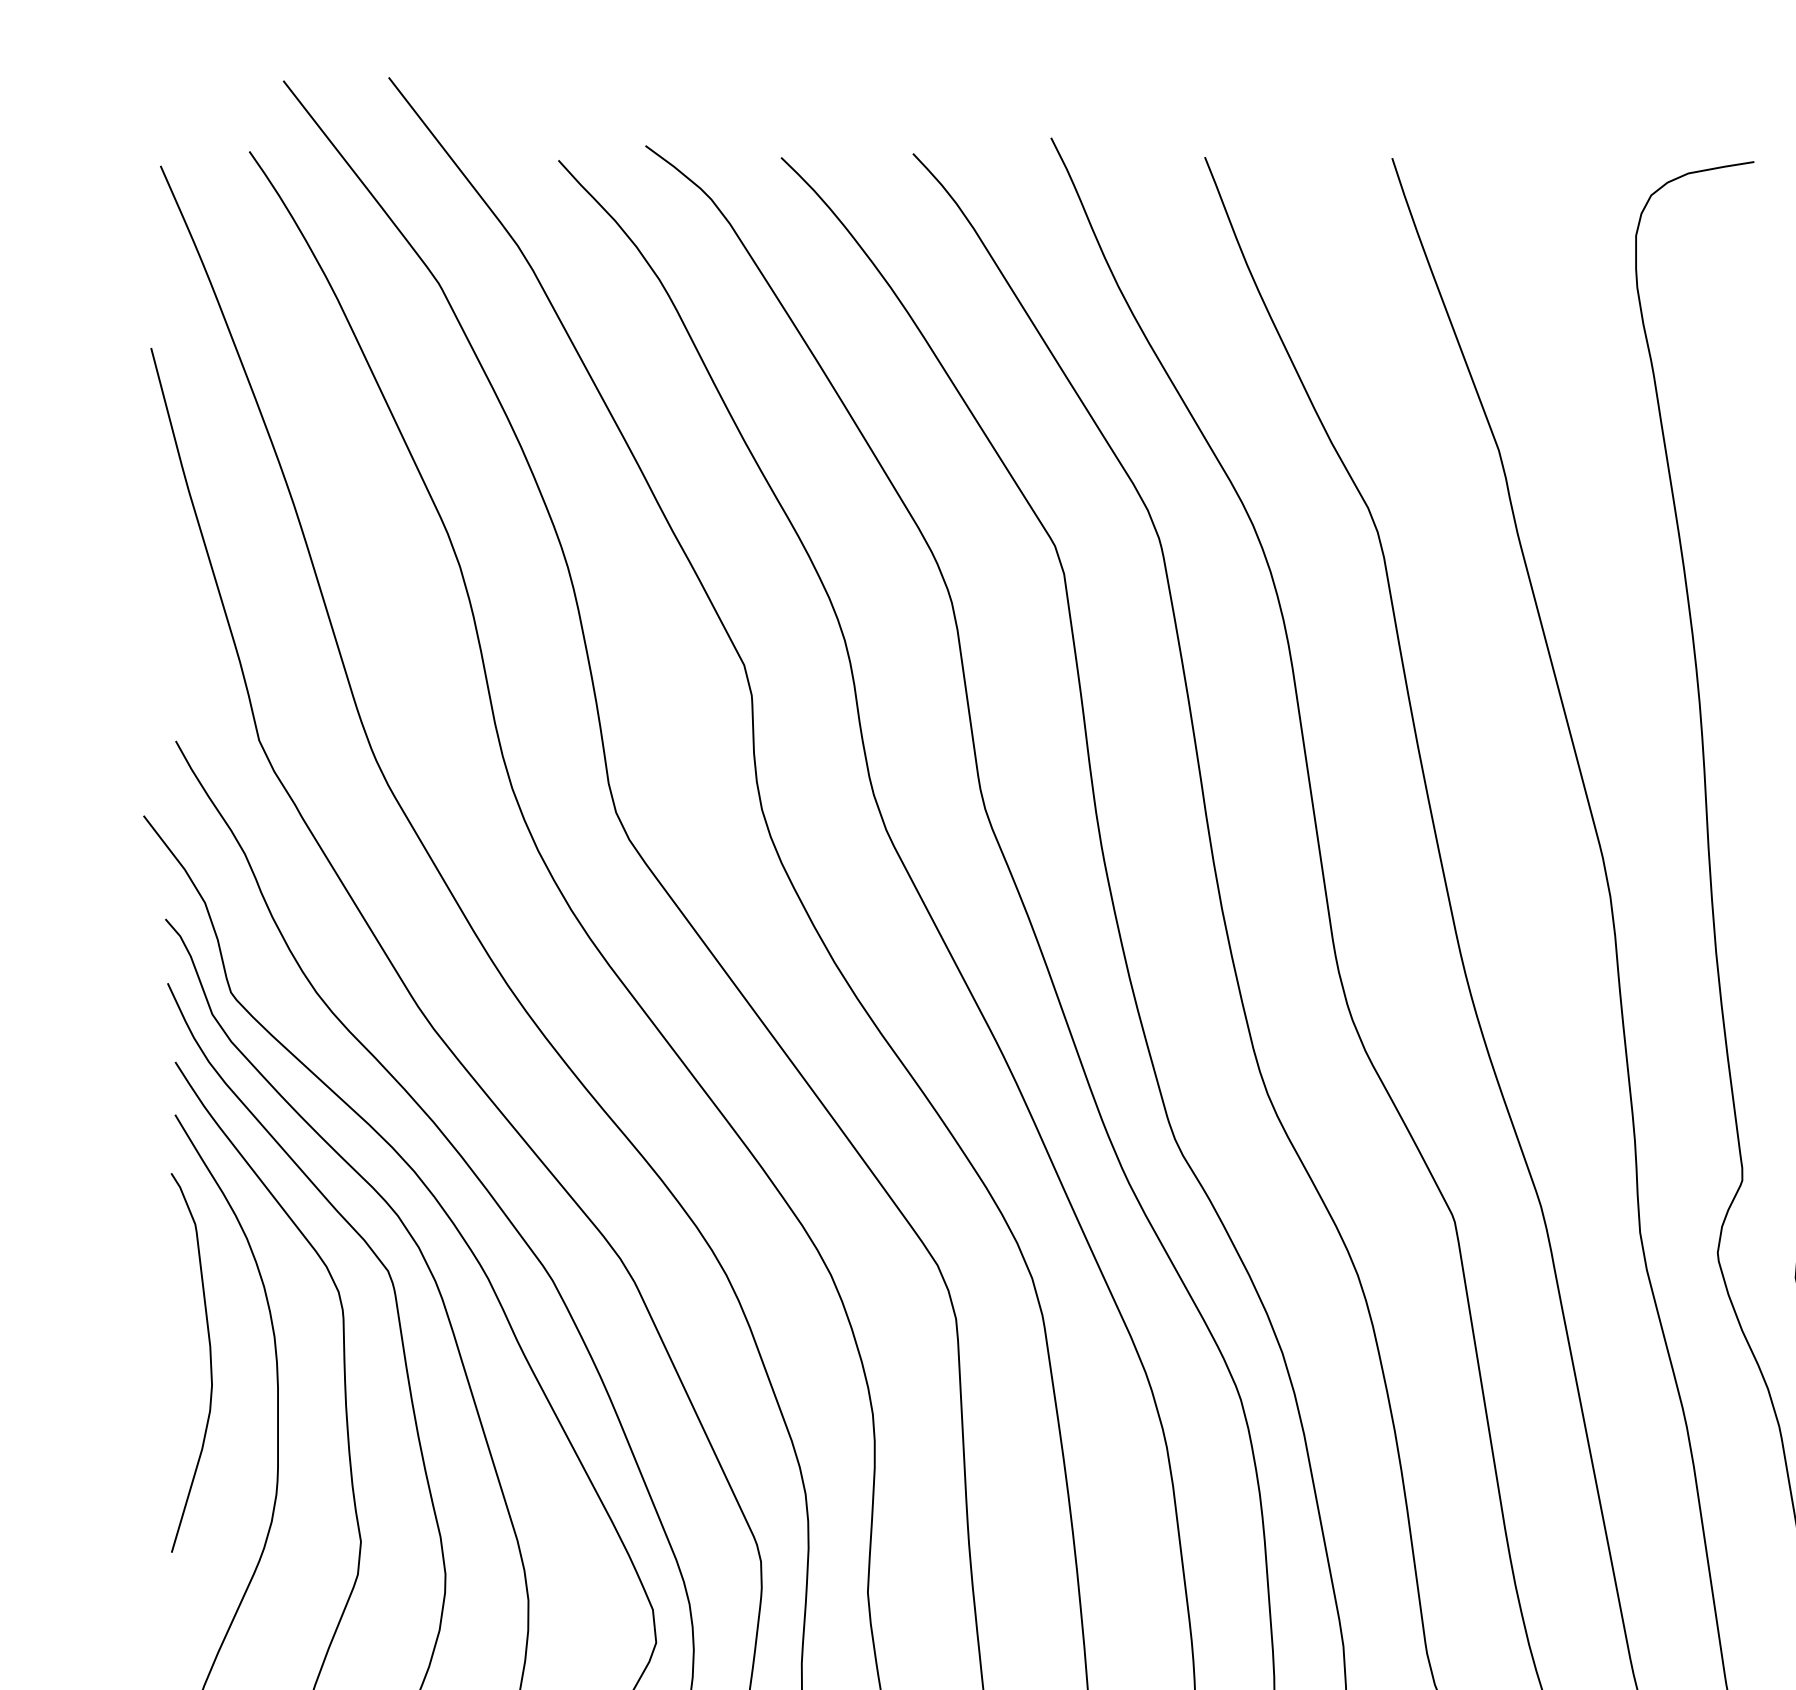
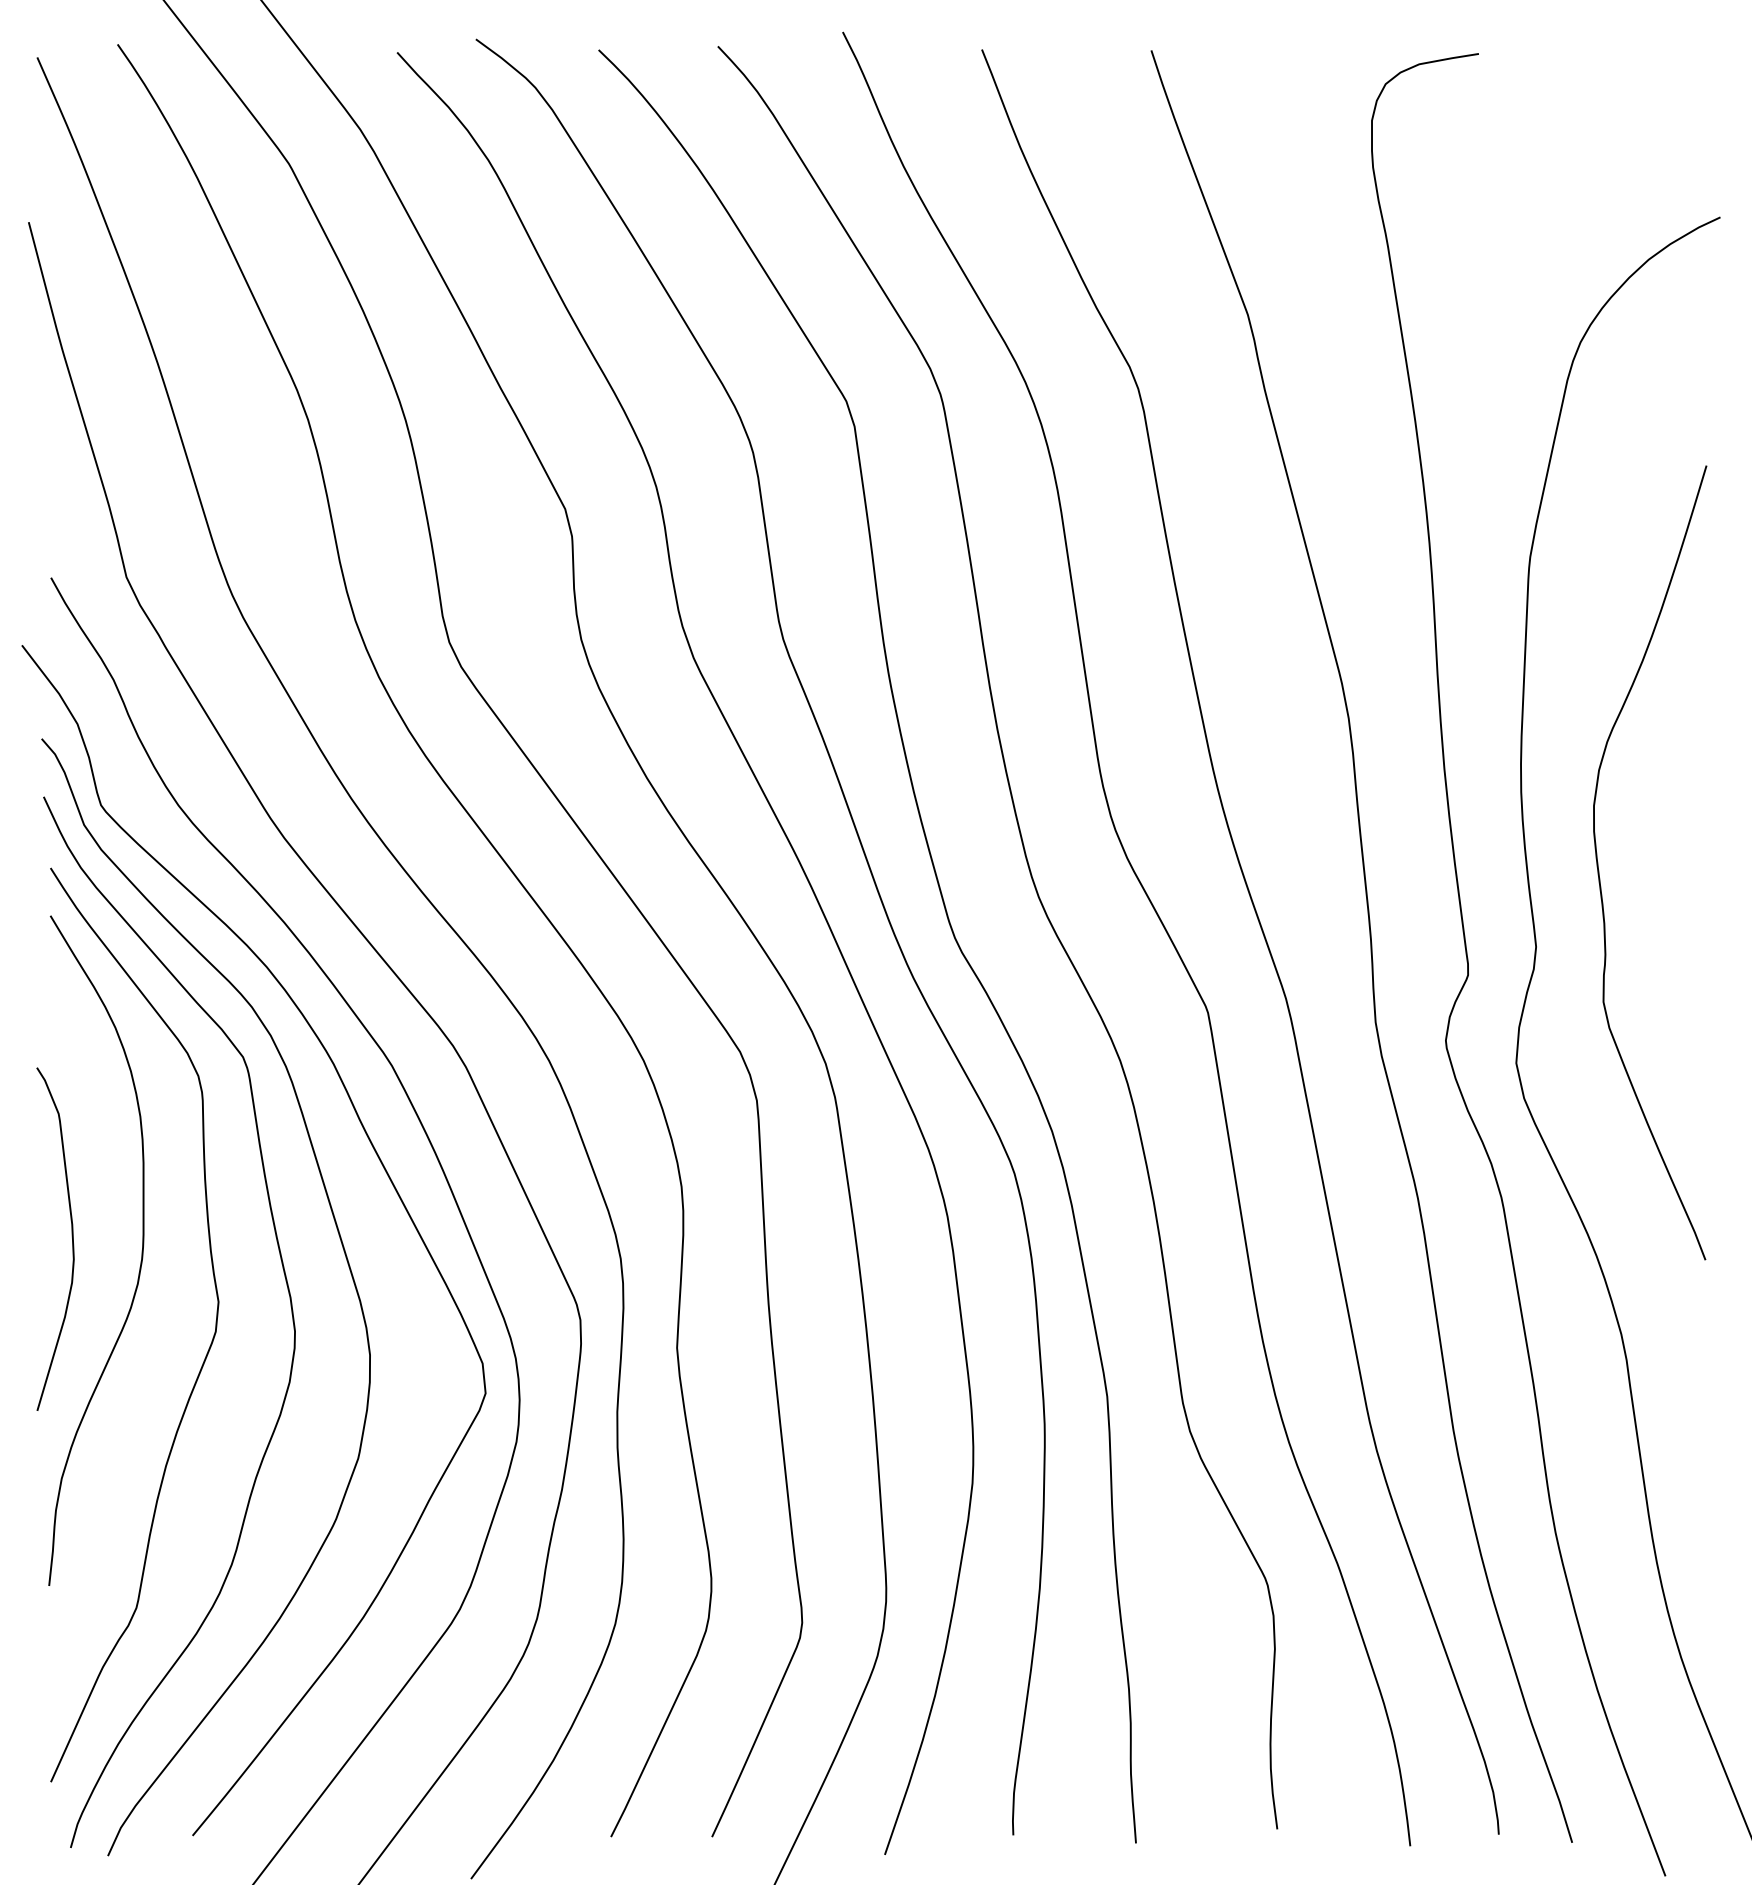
curve: (209, 1359) -> (71, 1236), moved

